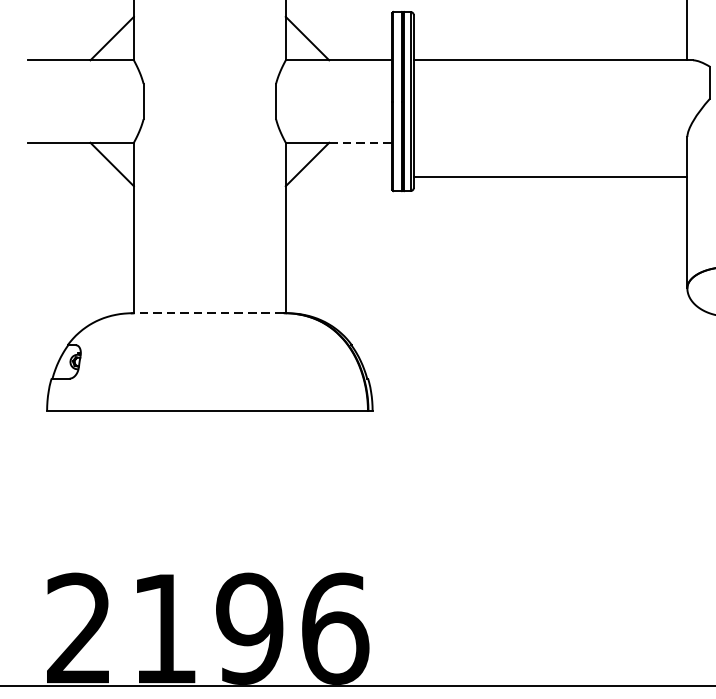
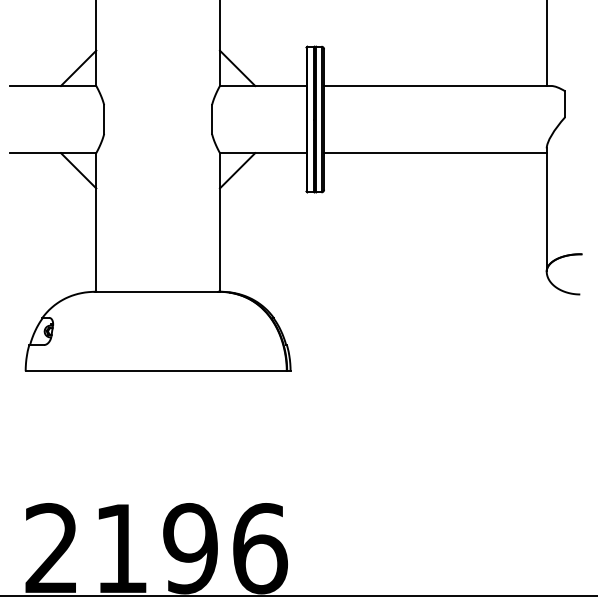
line: (360, 143) -> (280, 153), dashed -> solid
line: (550, 177) -> (435, 153), moved
line: (209, 312) -> (157, 291), dashed -> solid

